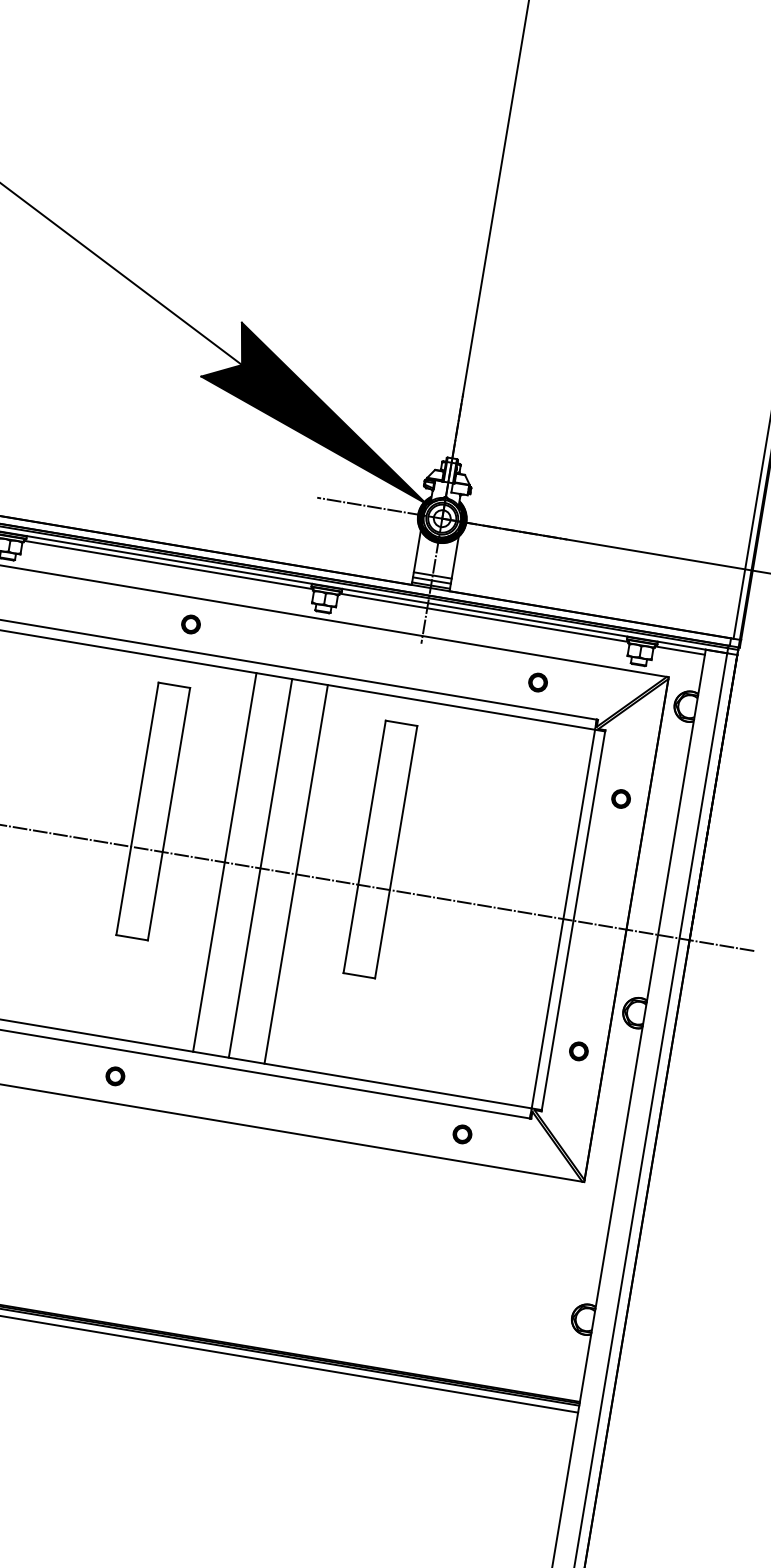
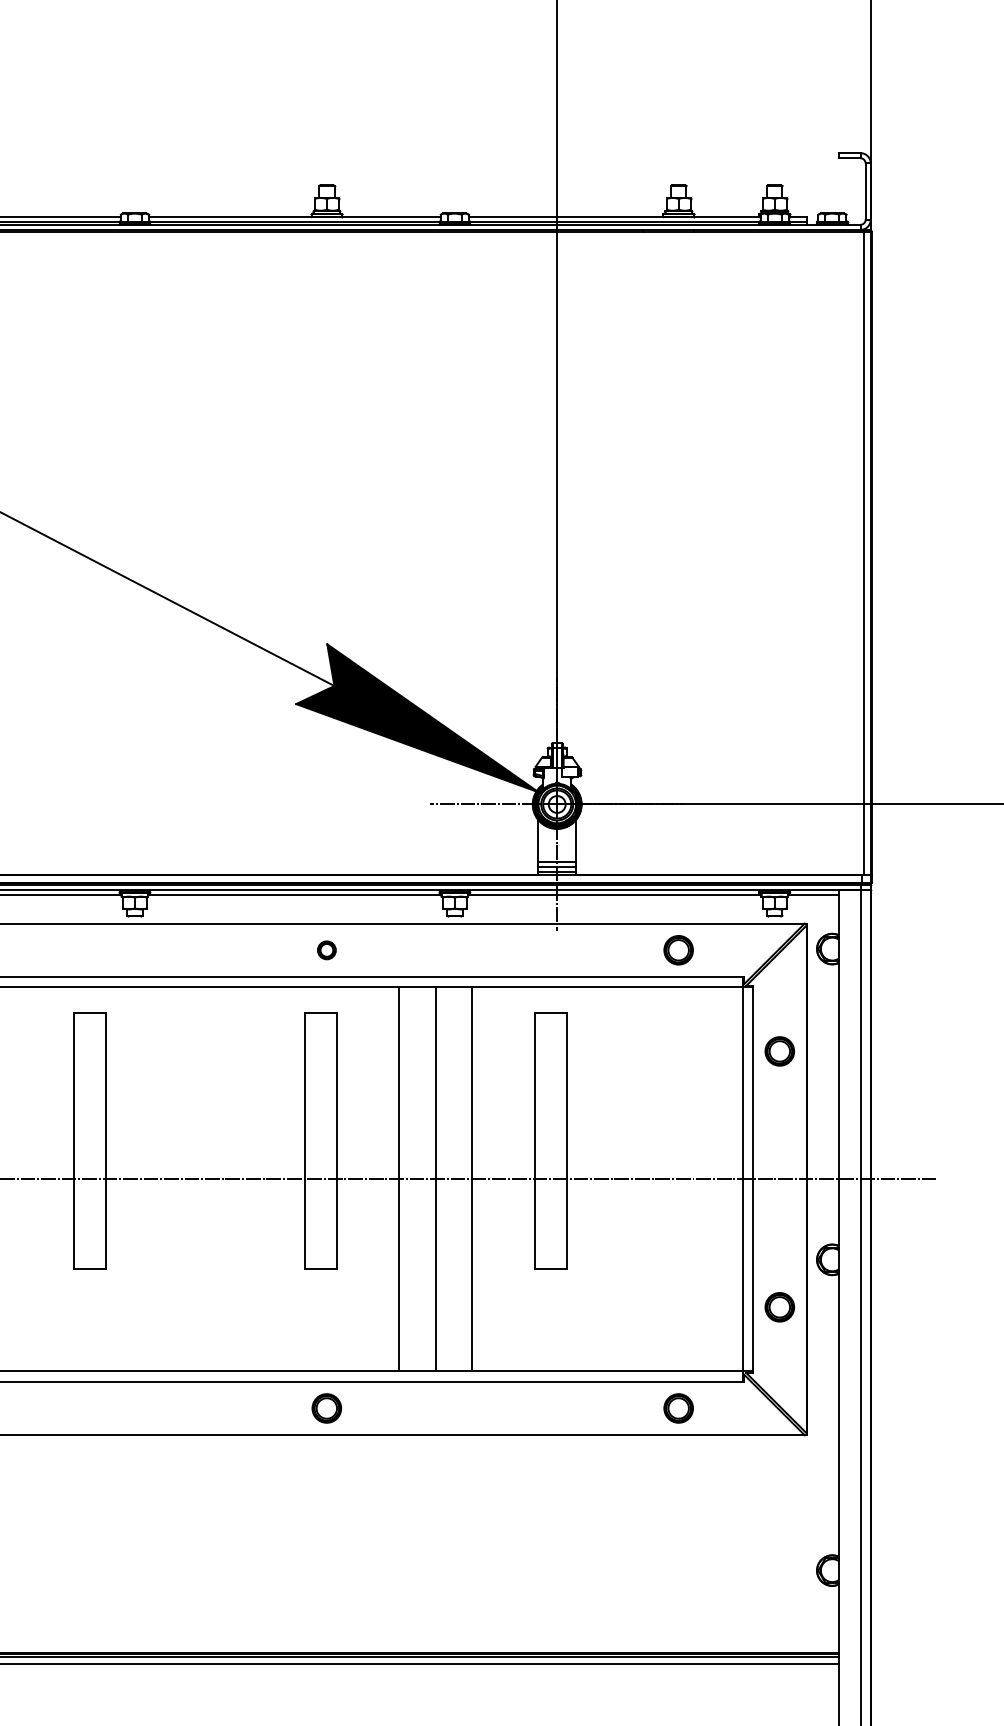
part: (537, 682) -> (678, 950), size x1.6
part: (620, 798) -> (779, 1051), size x1.6
part: (578, 1051) -> (779, 1307), size x1.6
part: (115, 1076) -> (326, 1408), size x1.6
part: (462, 1134) -> (678, 1408), size x1.6

